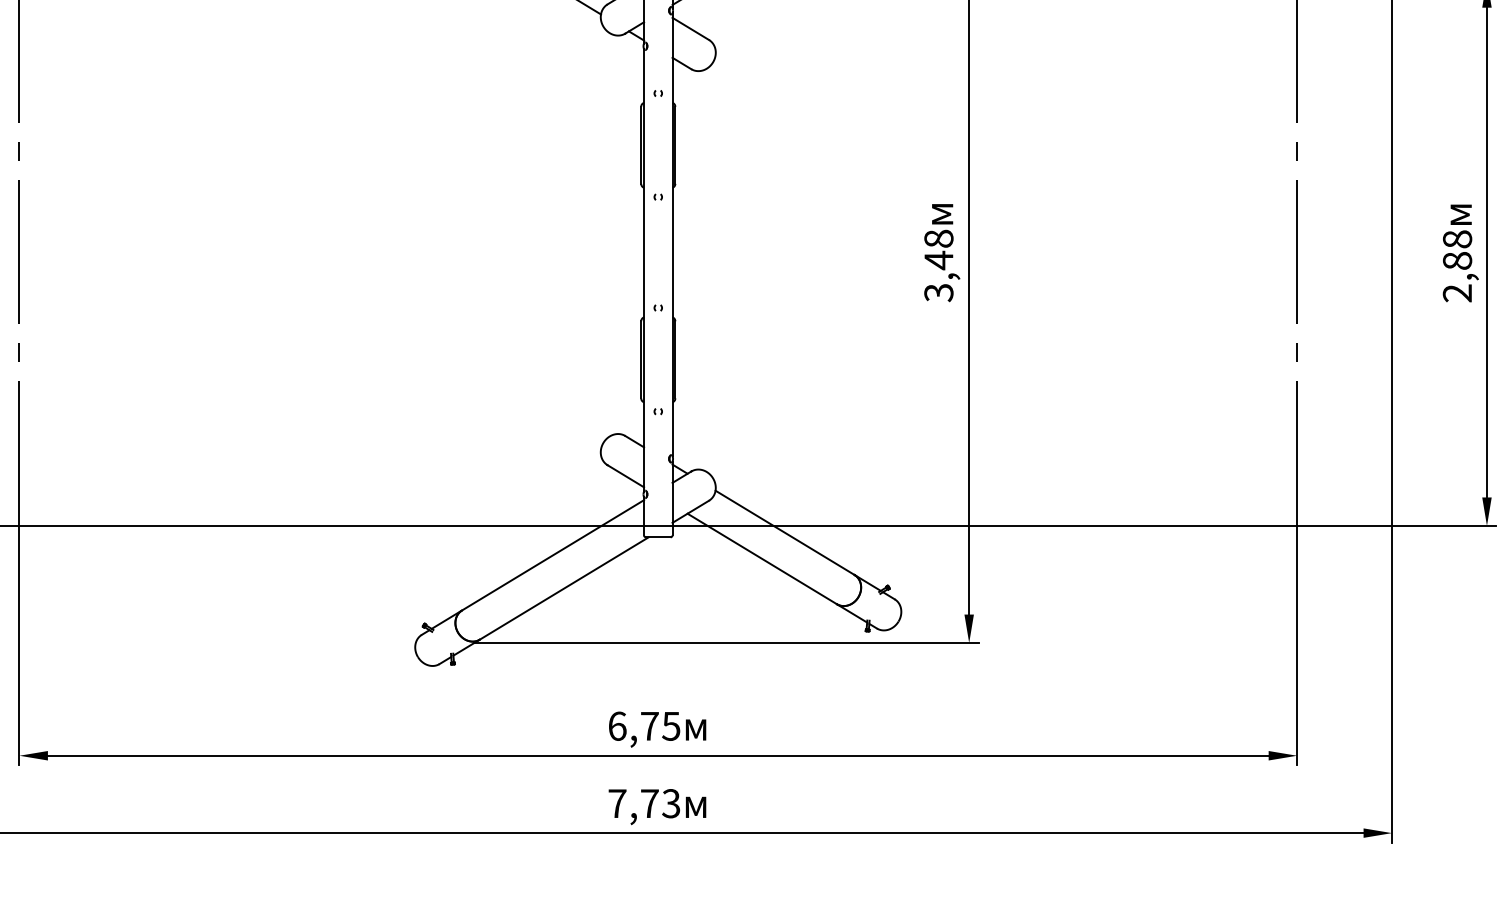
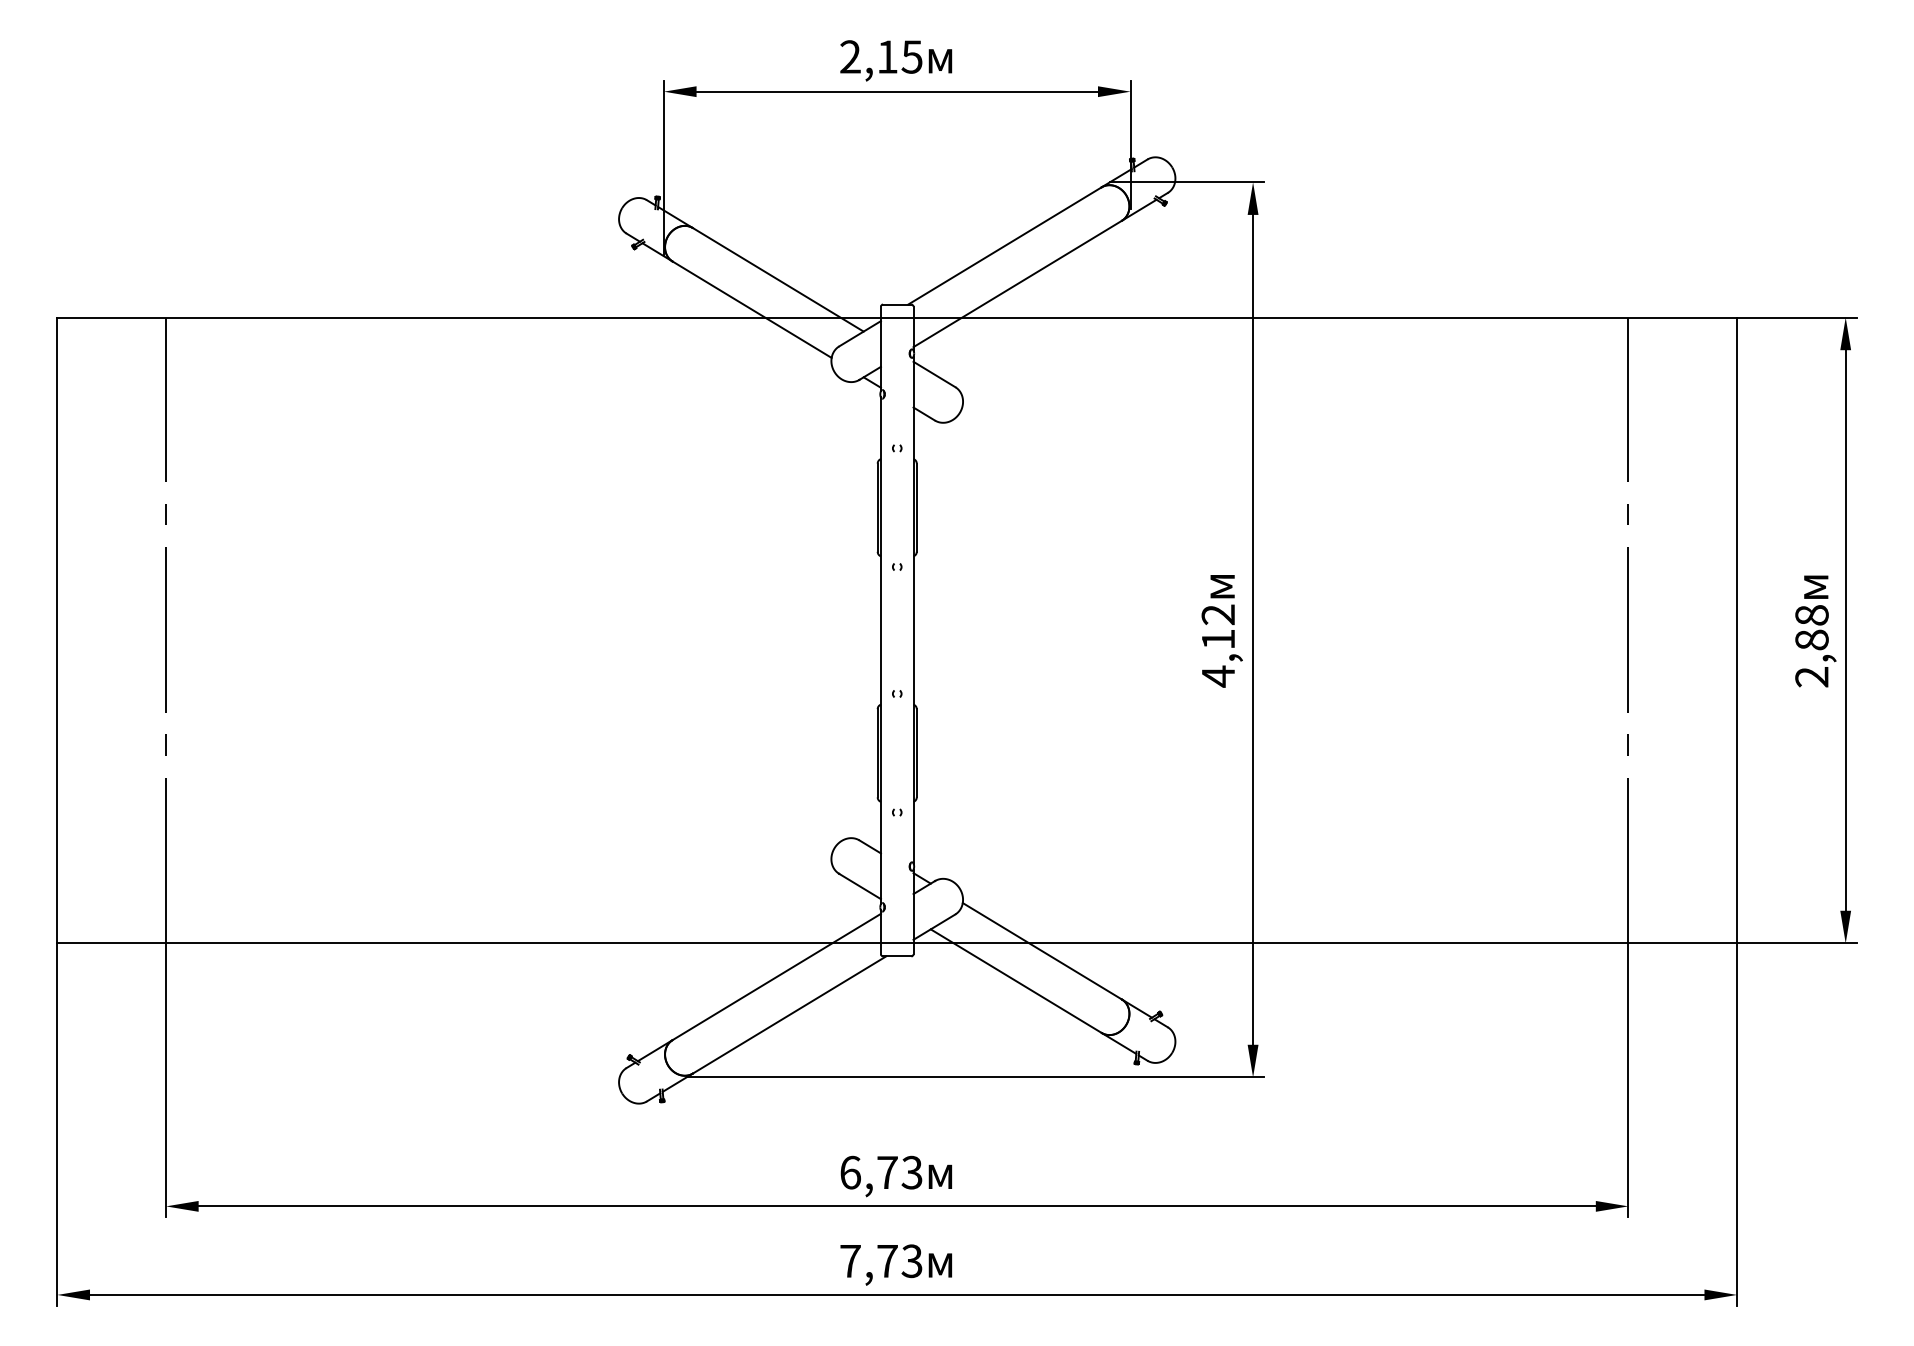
text: (938, 265) -> (1218, 645), 3,48 -> 4,12
text: (670, 725) -> (911, 1171), 6,75 -> 6,73

